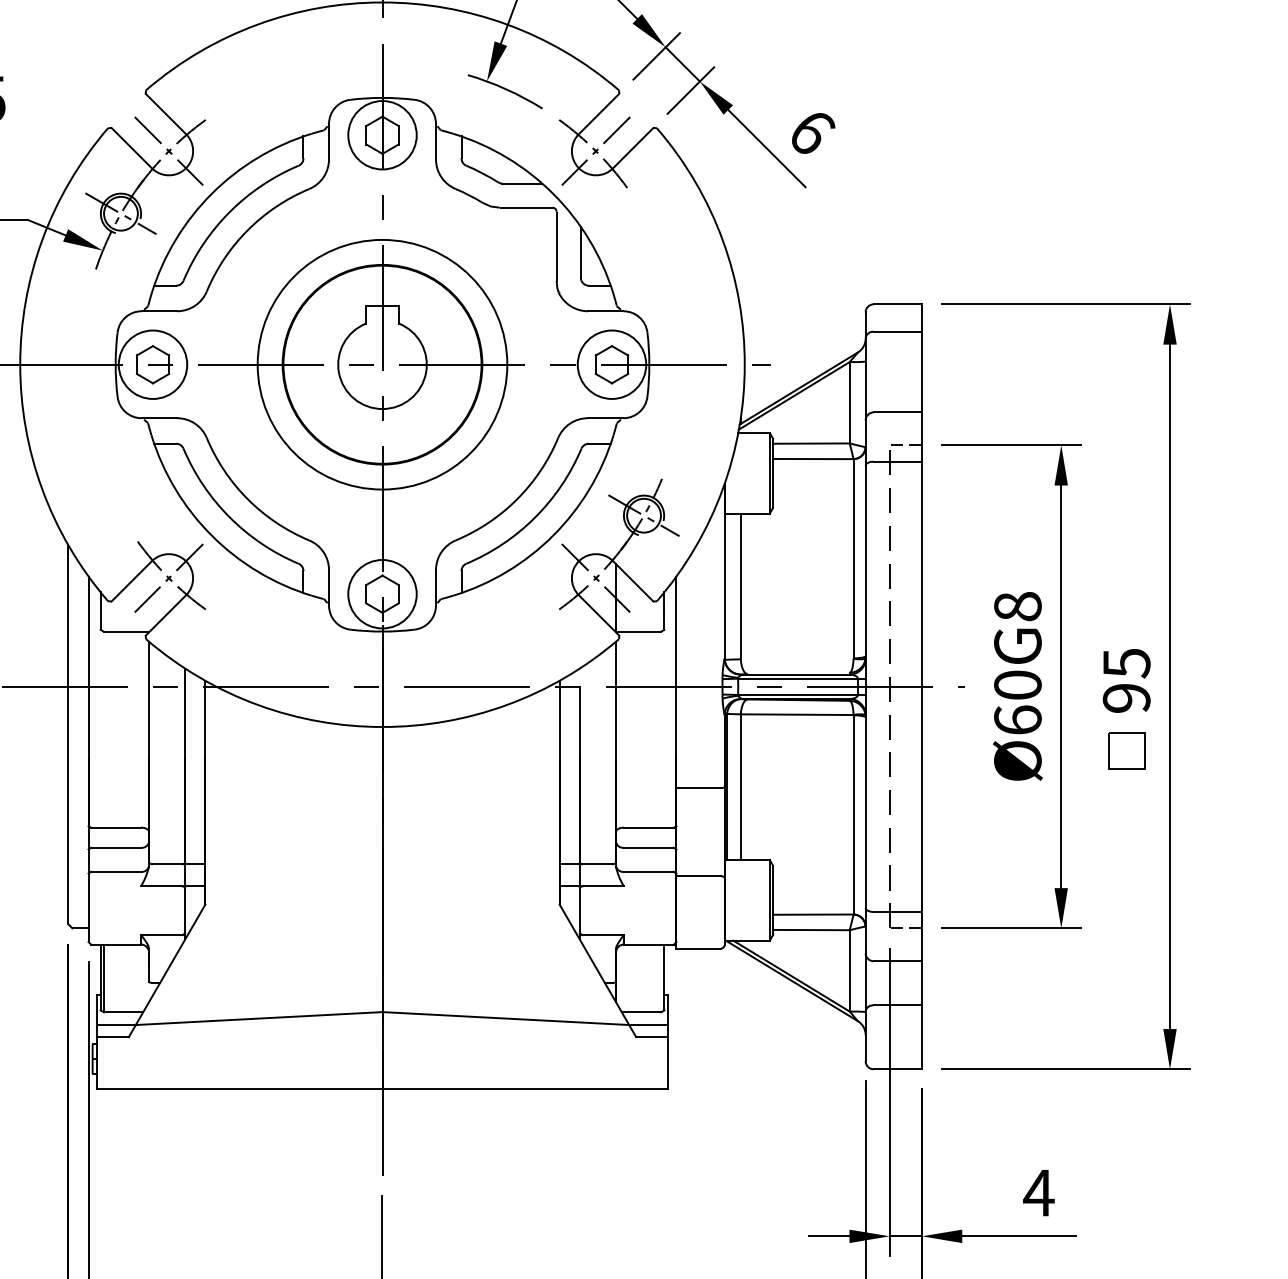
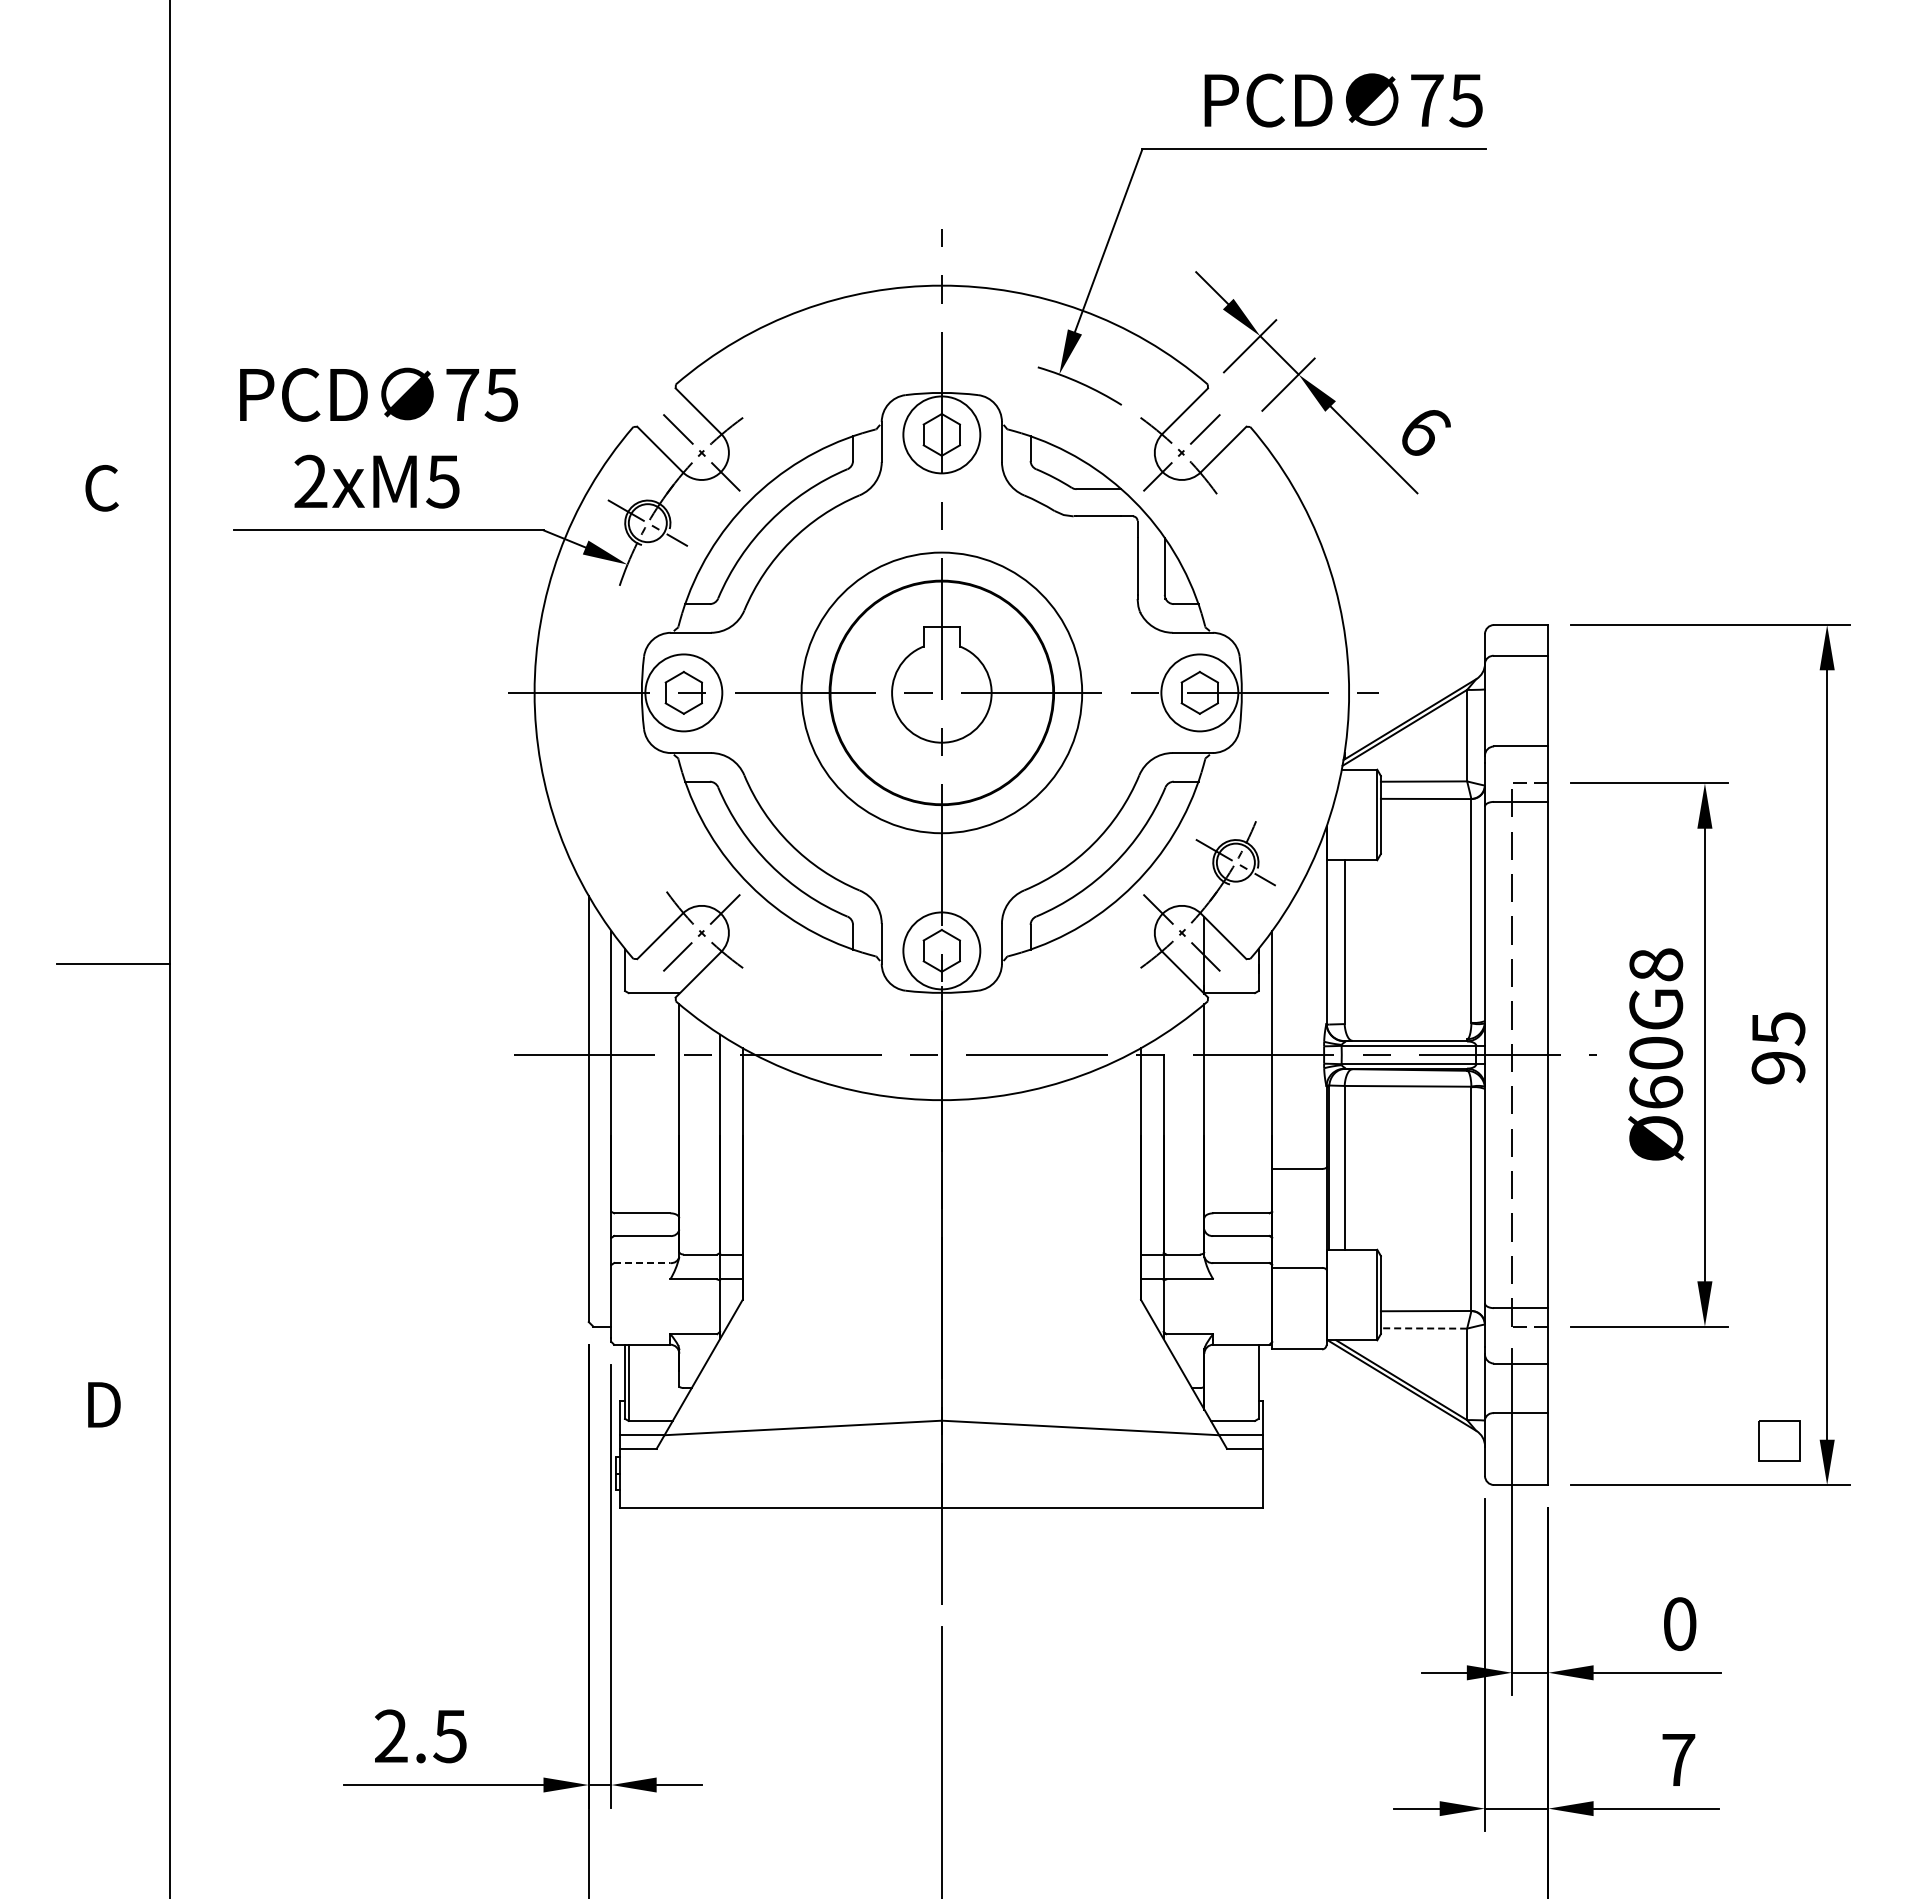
part: (1127, 750) -> (1779, 1440), moved
line: (116, 872) -> (642, 1263), solid -> dashed
line: (810, 930) -> (1423, 1328), solid -> dashed
text: (1038, 1192) -> (1679, 1623), 4 -> 0

